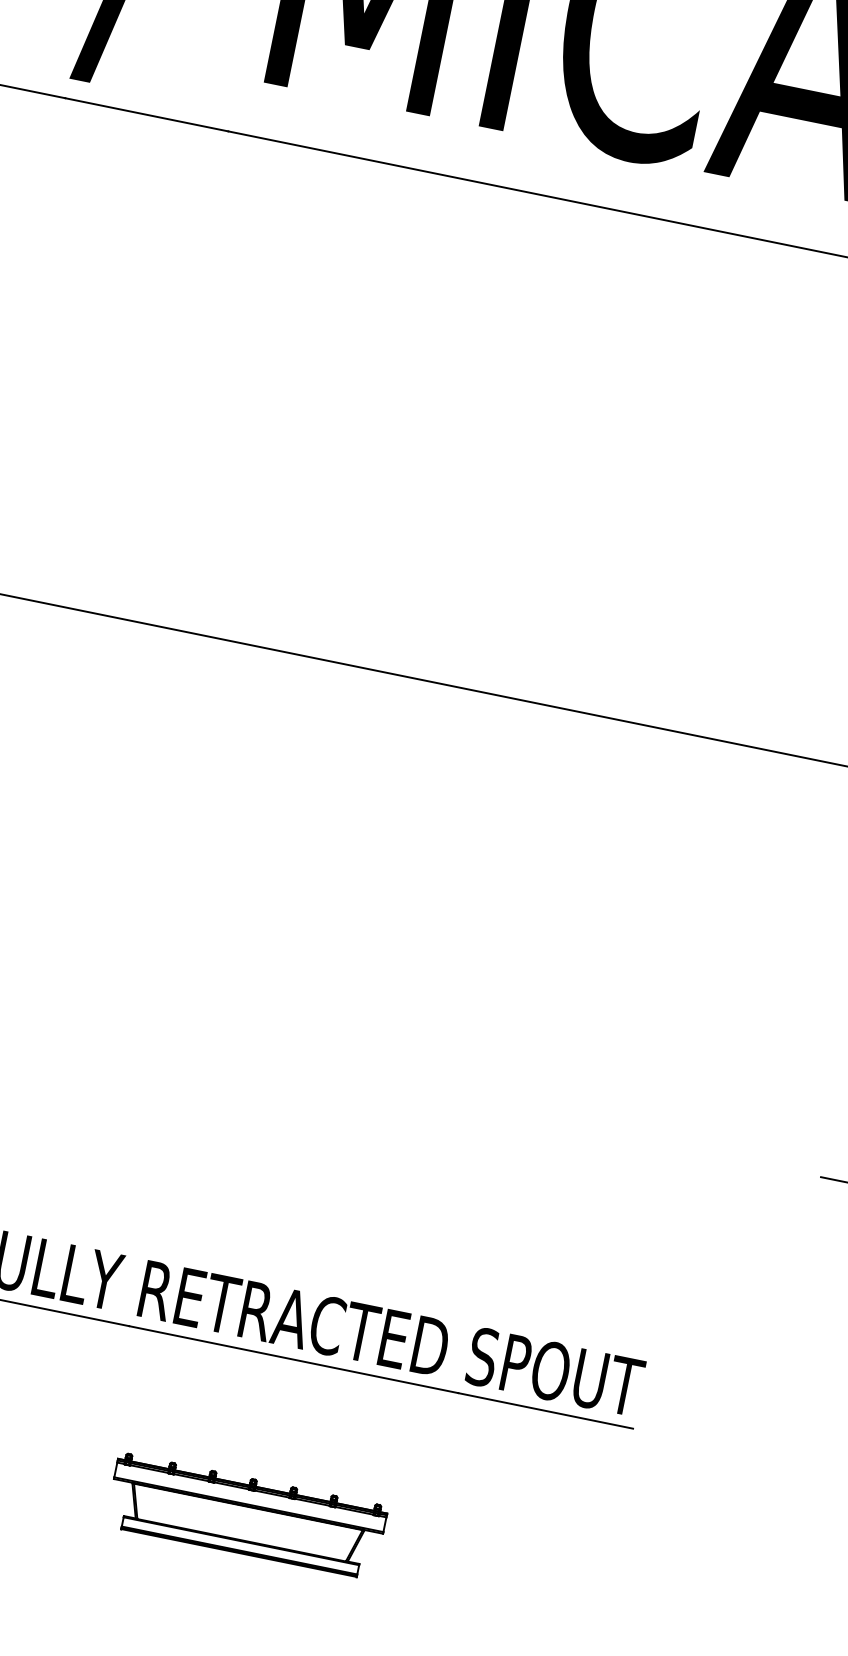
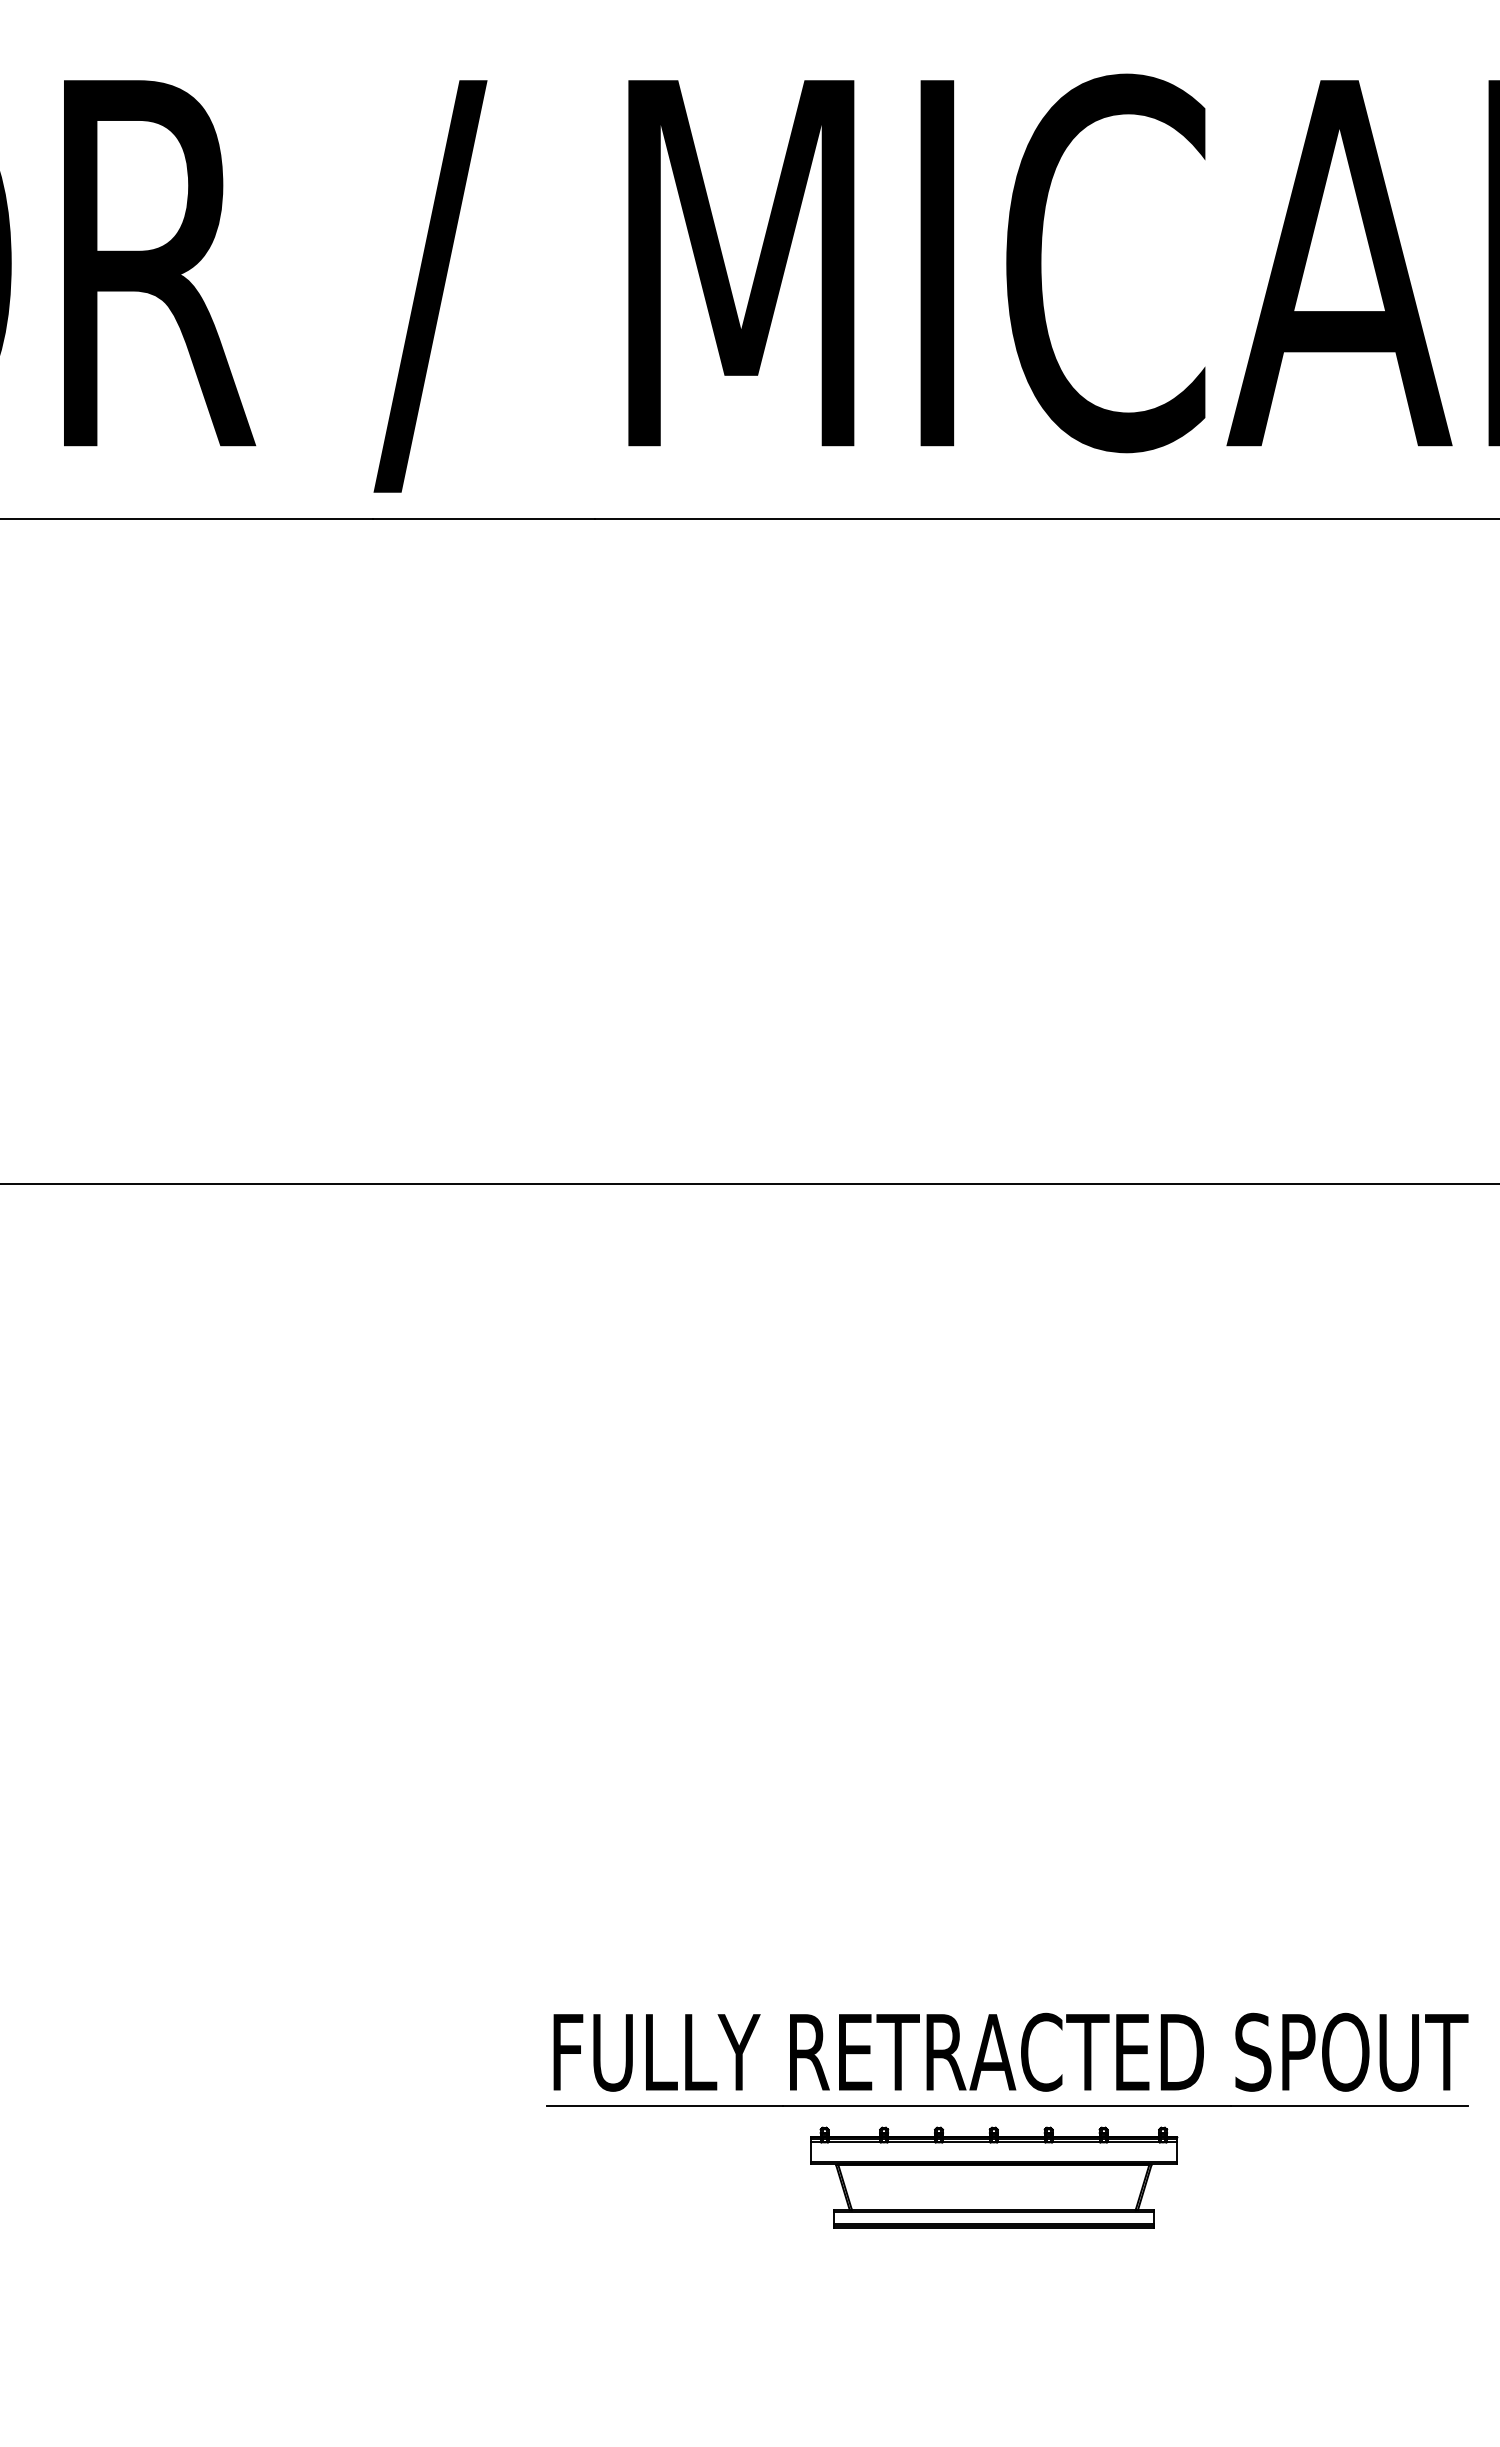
part: (247, 1516) -> (994, 2177), moved

